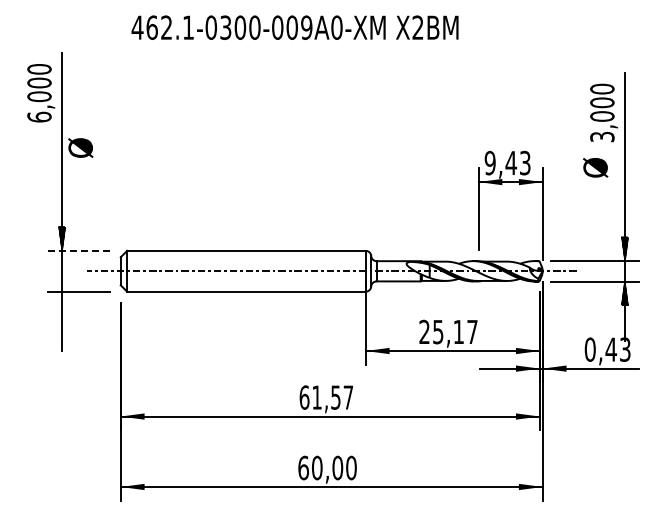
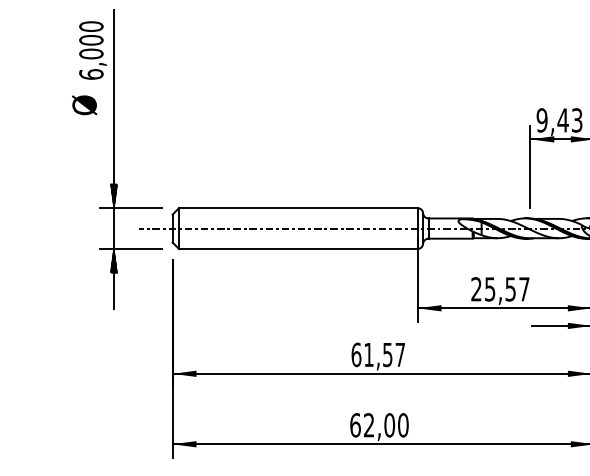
text: (80, 147) -> (84, 104), moved
line: (79, 250) -> (131, 207), dashed -> solid
hatch: (61, 303) -> (113, 260), added
text: (458, 332) -> (510, 289), 25,17 -> 25,57
text: (317, 467) -> (369, 424), 60,00 -> 62,00

